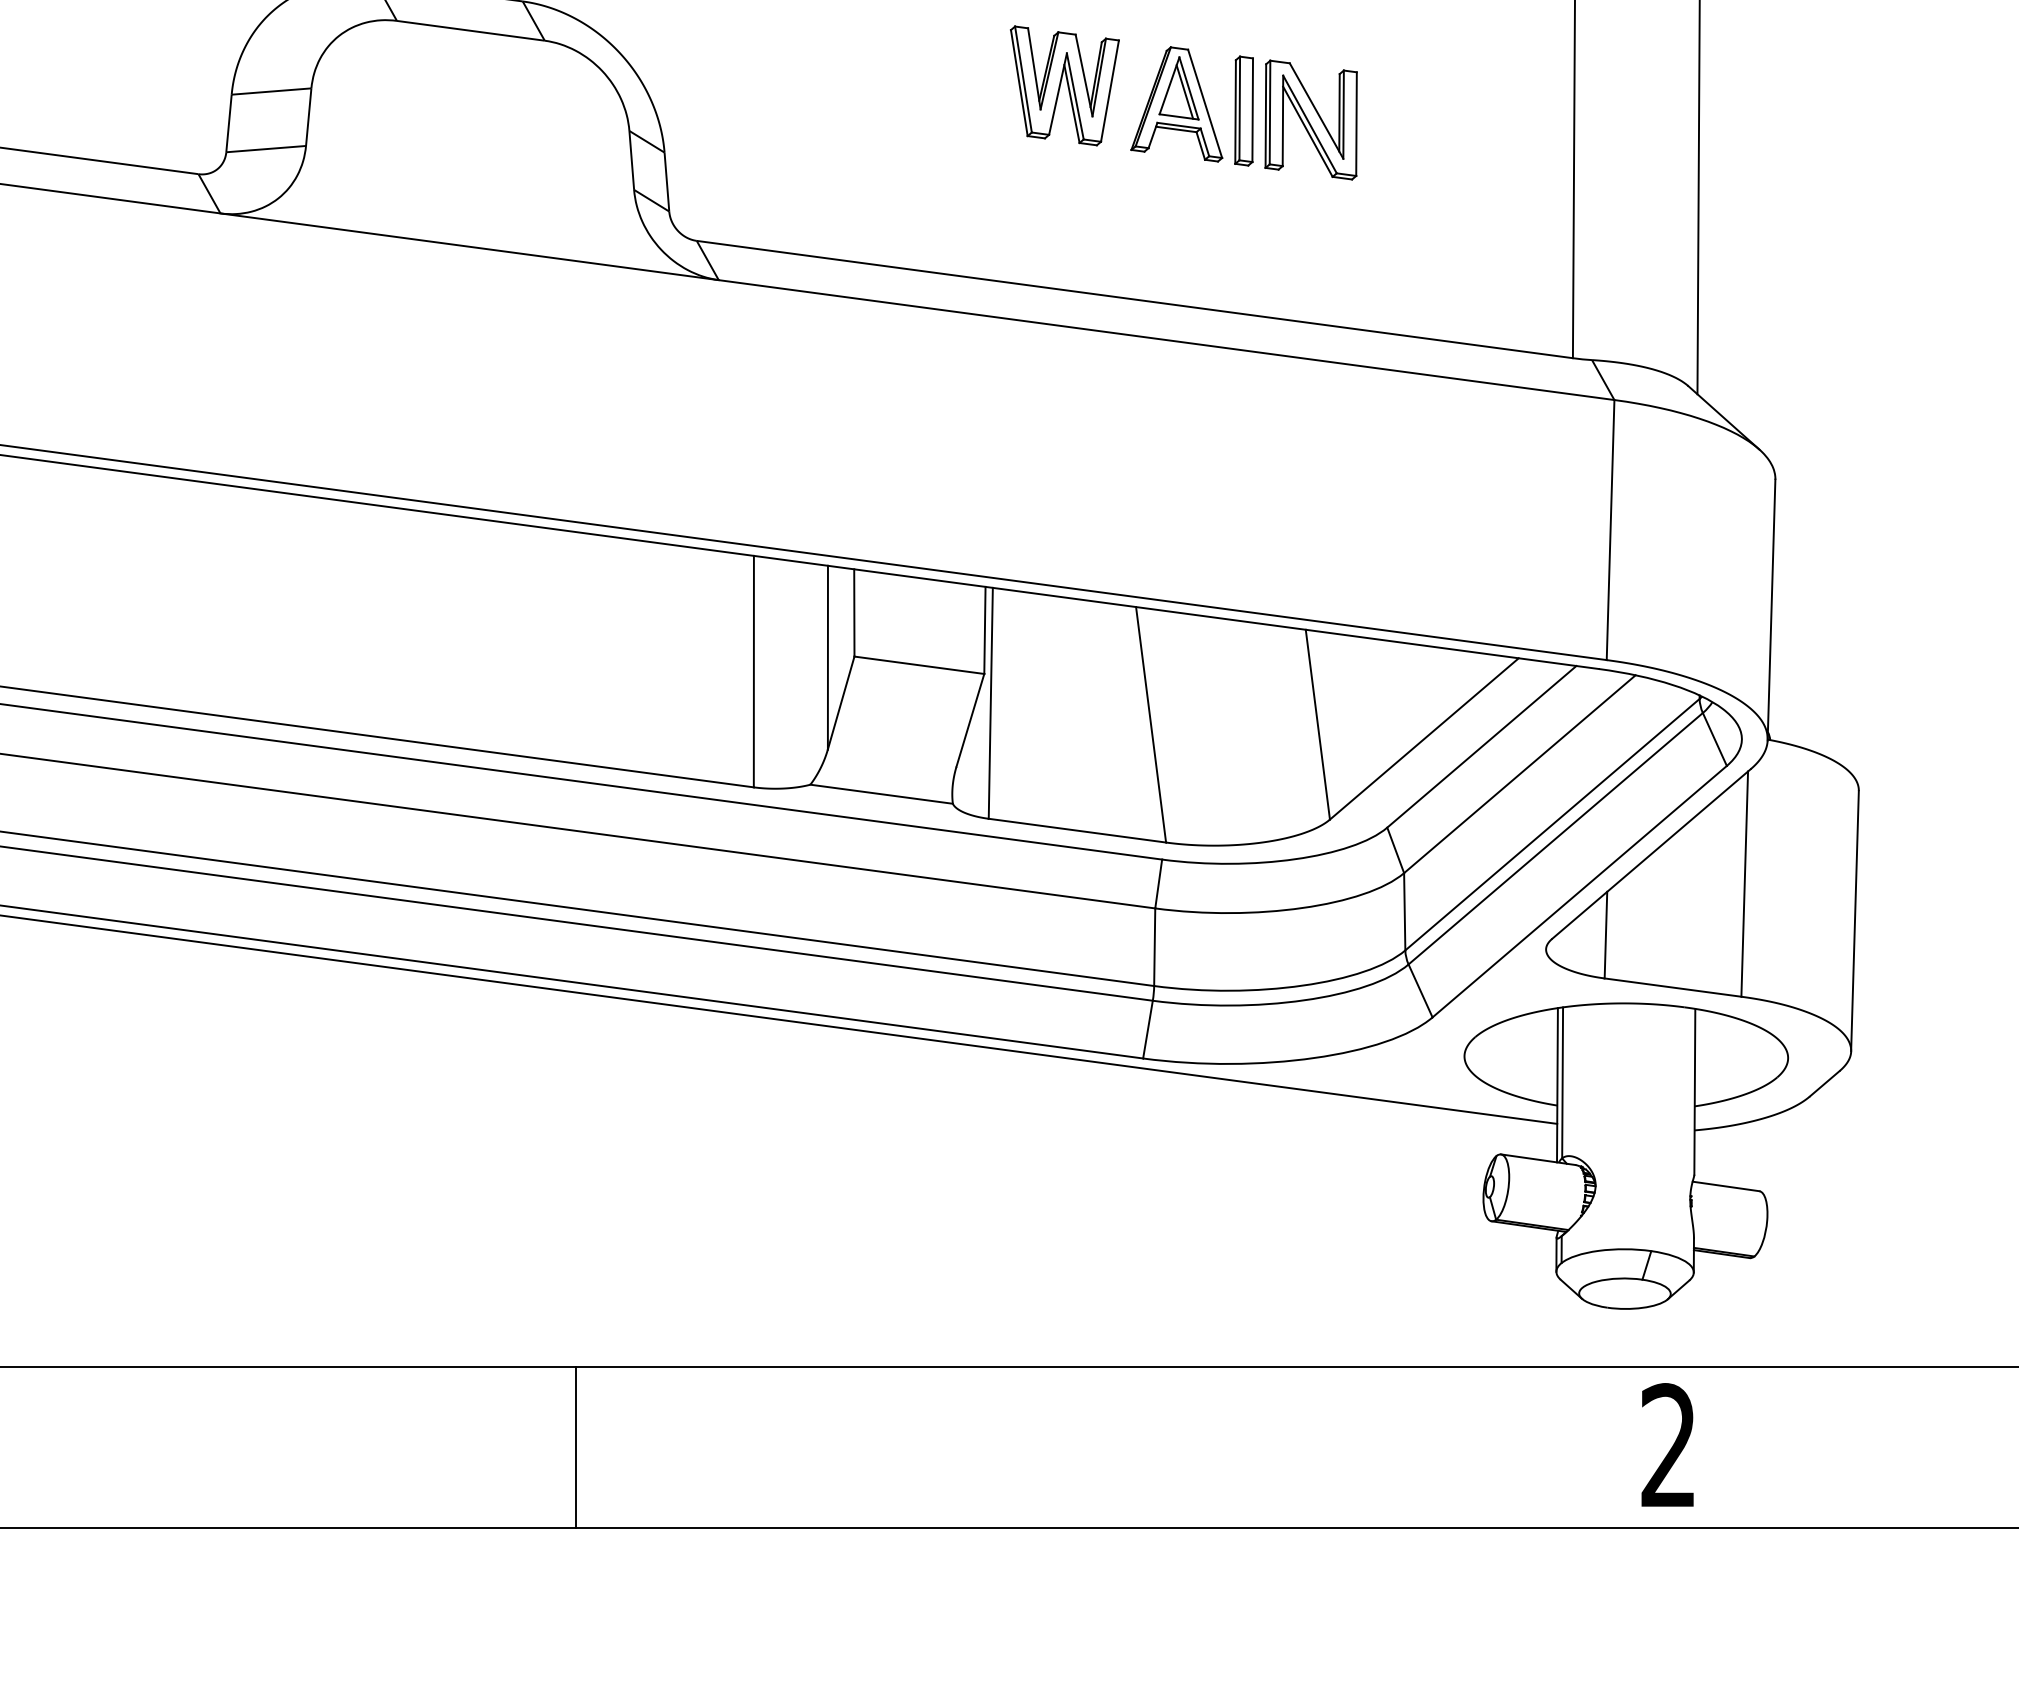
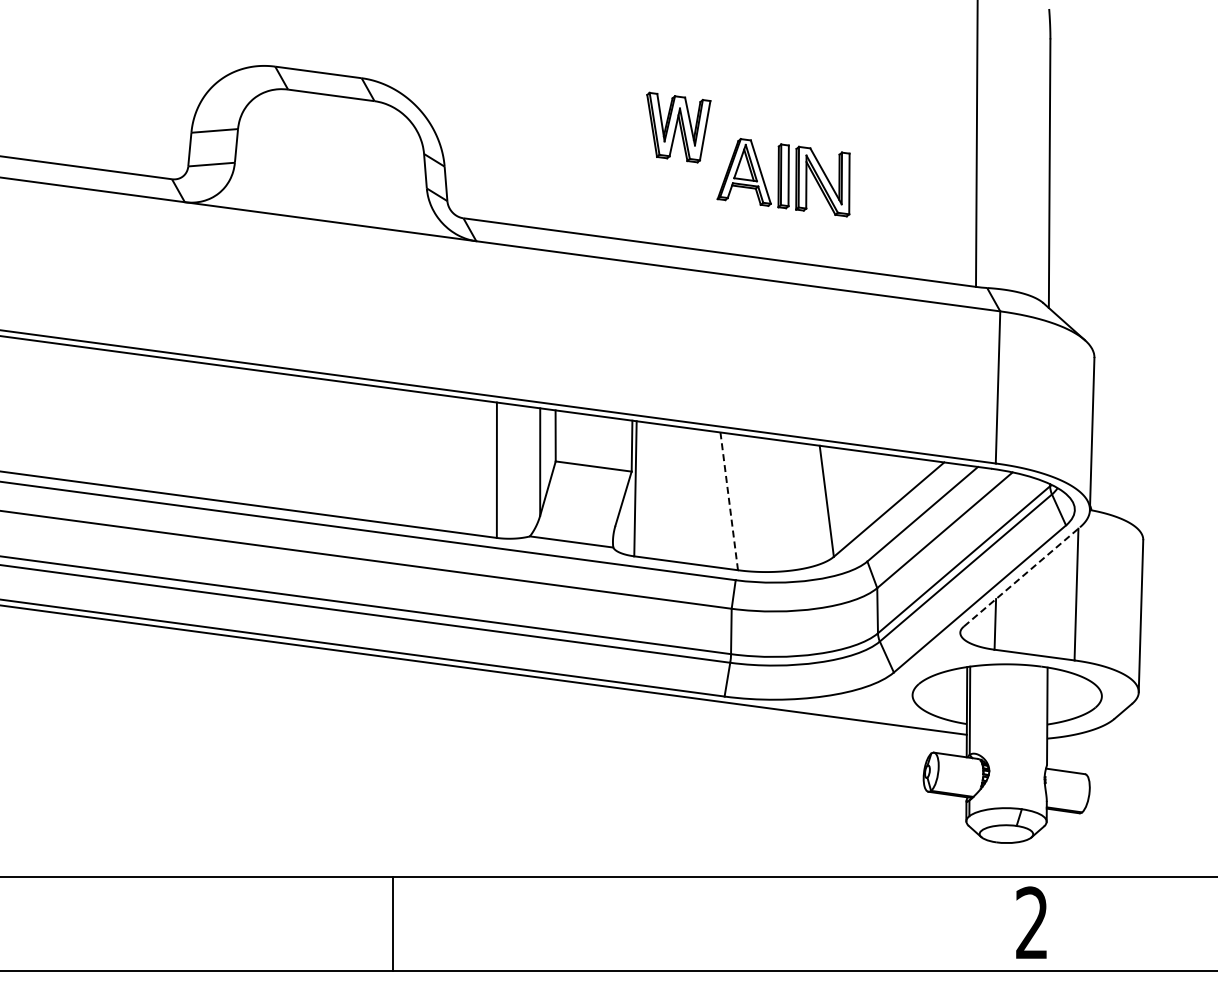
part: (1243, 113) -> (783, 177), moved
line: (1151, 723) -> (729, 500), solid -> dashed
line: (1652, 853) -> (1022, 576), solid -> dashed

